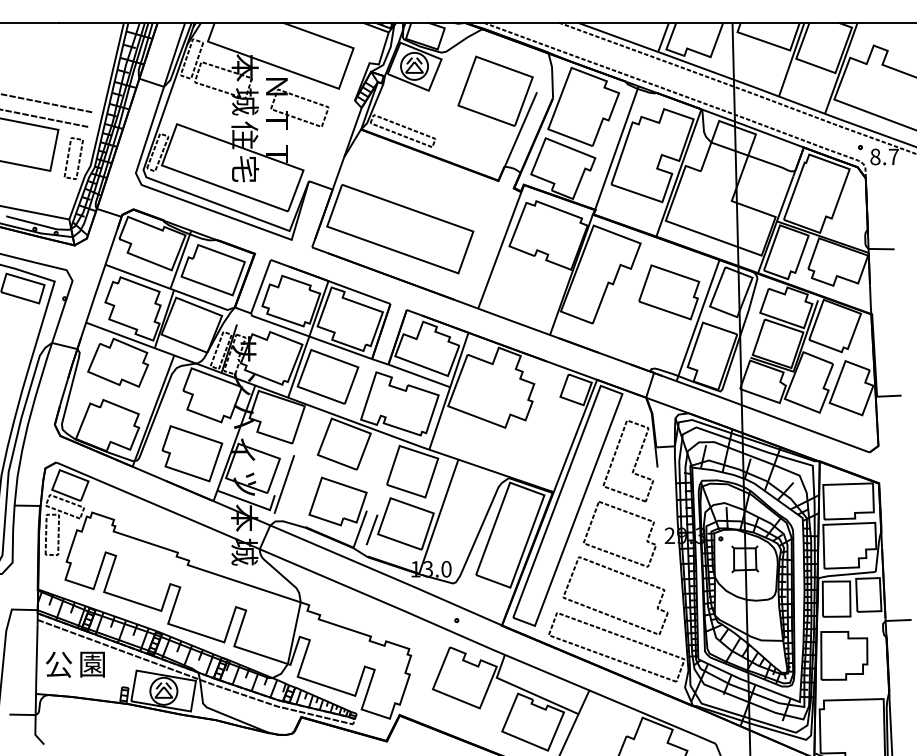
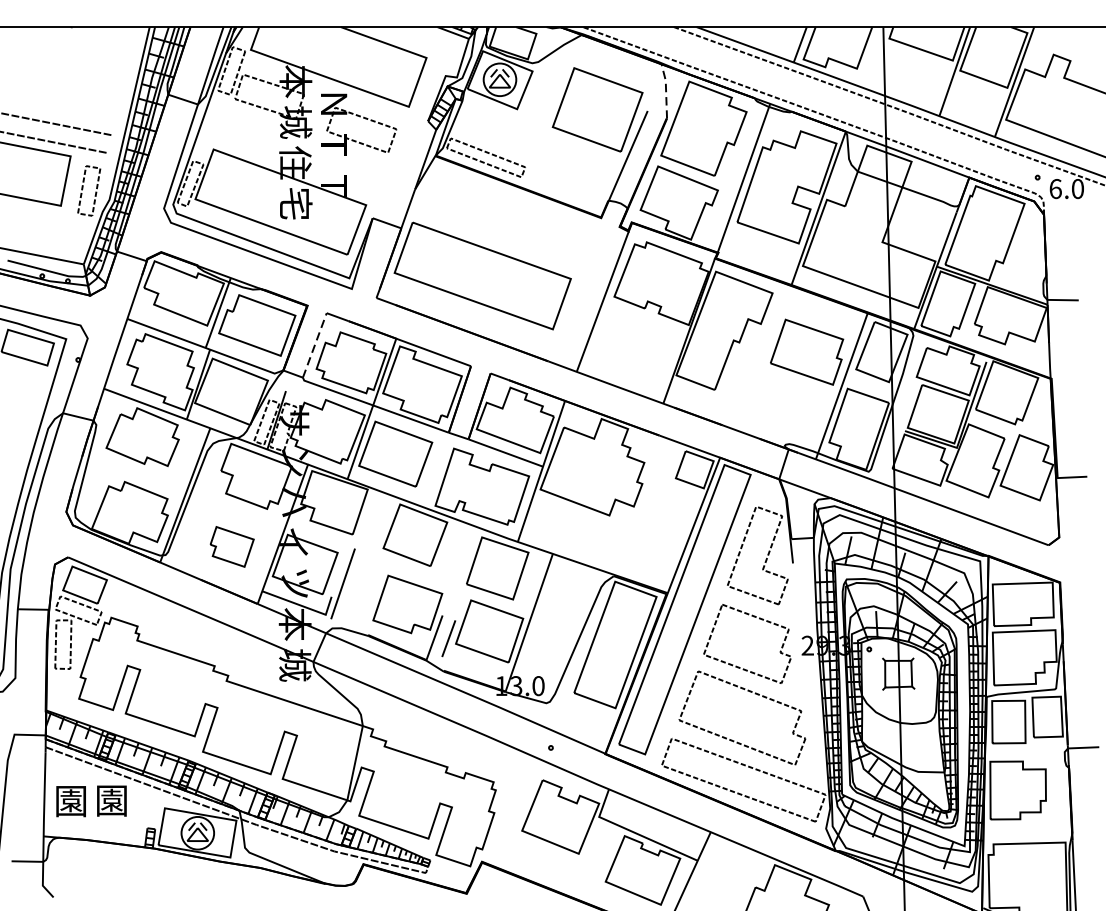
line: (552, 74) -> (666, 89), solid -> dashed
text: (884, 156) -> (1066, 188), 8.7 -> 6.0
line: (260, 286) -> (314, 345), solid -> dashed
part: (192, 453) -> (232, 546), size x0.6
text: (59, 664) -> (71, 800), 公 -> 園

